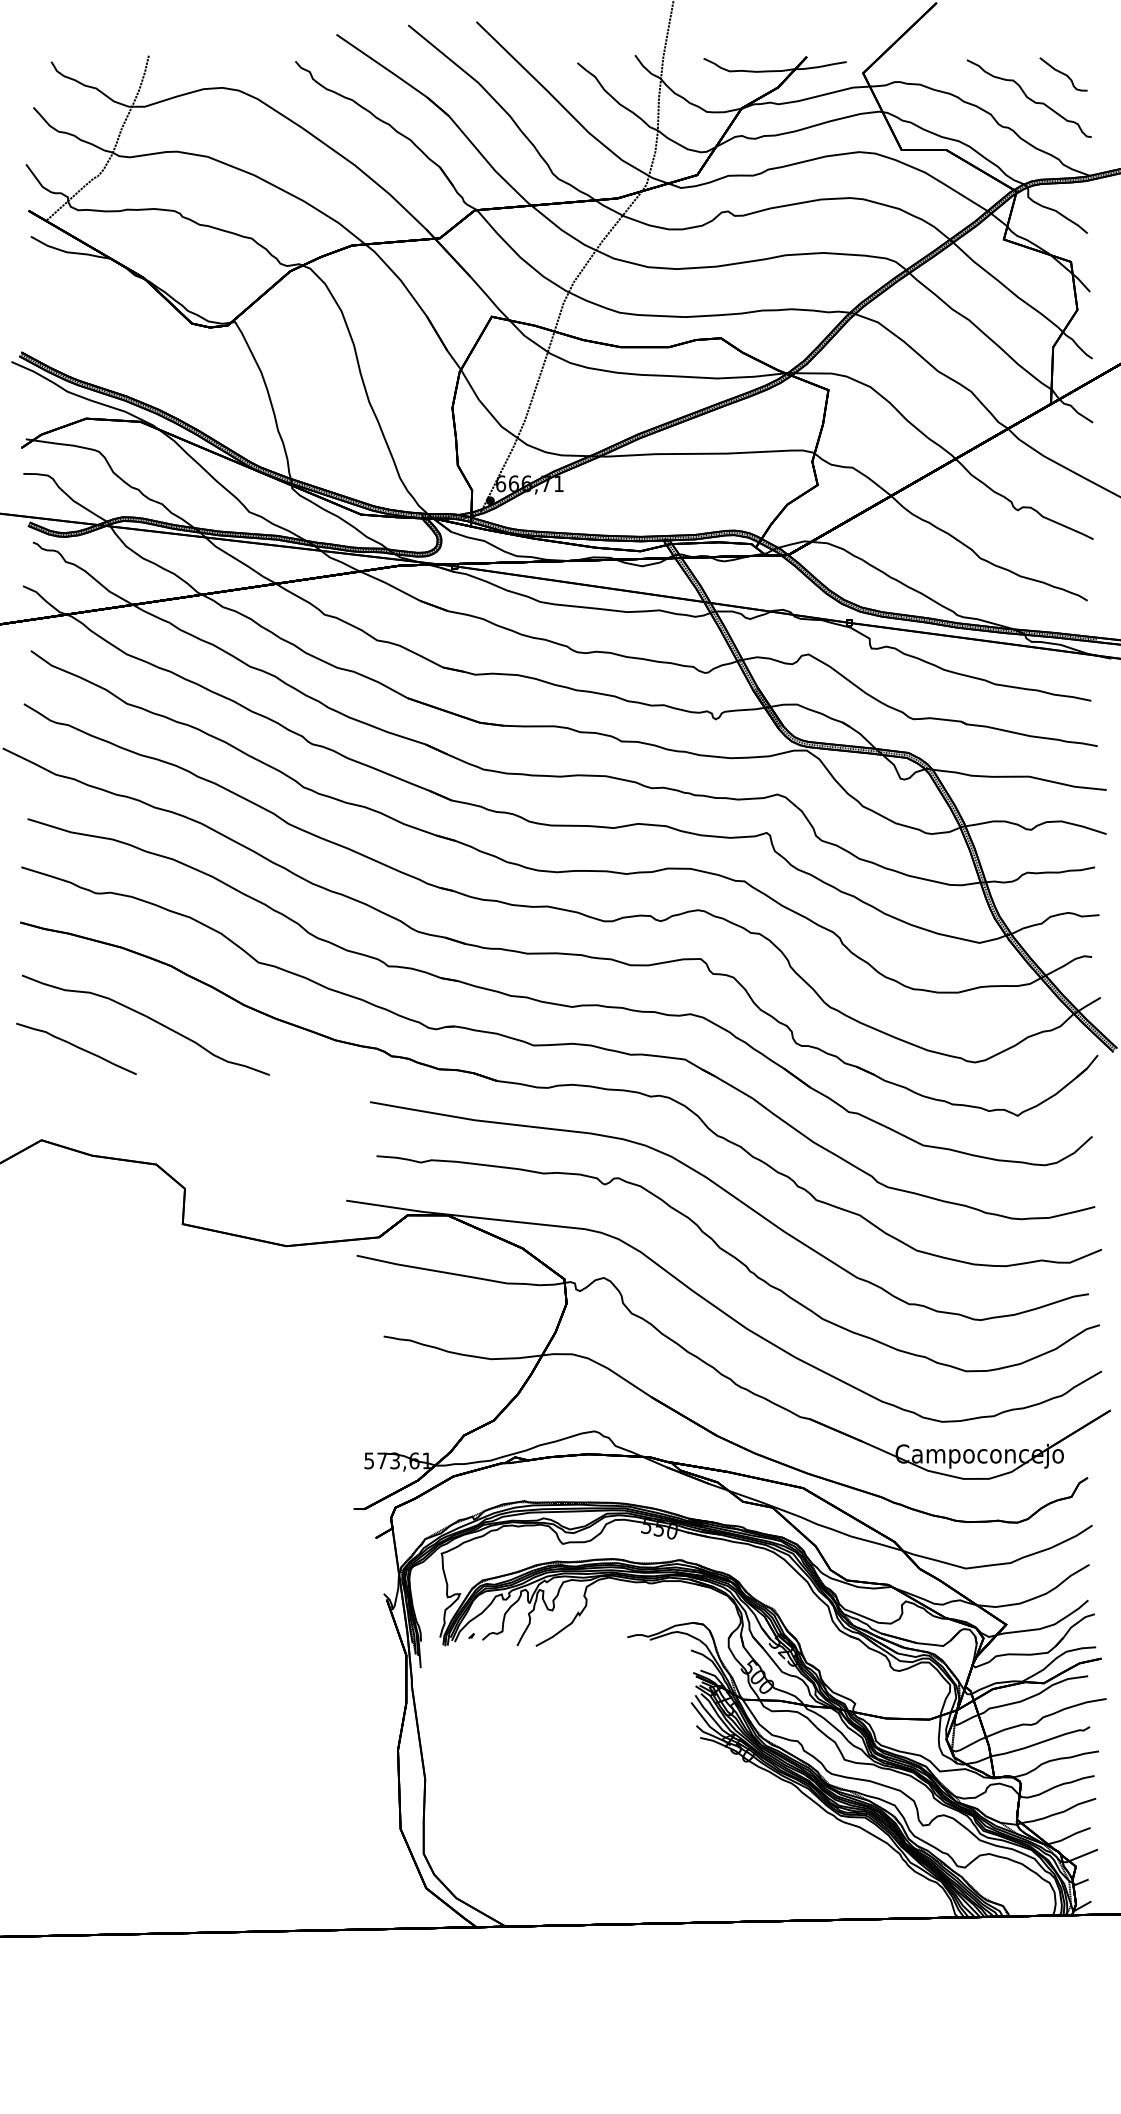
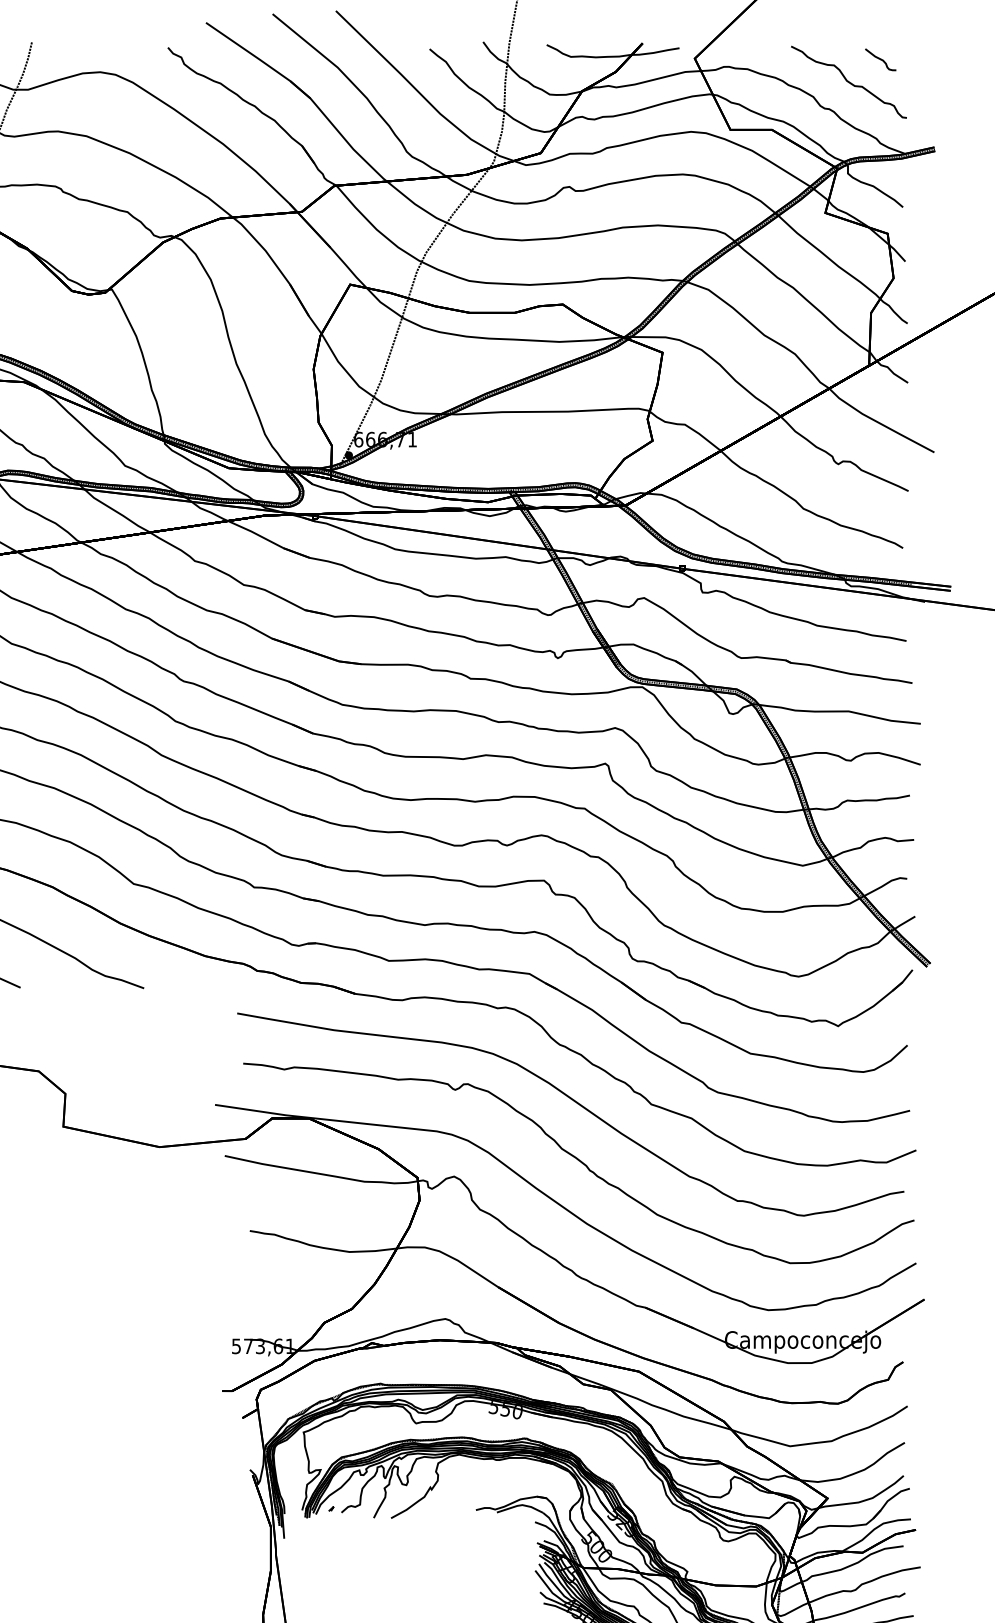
part: (1063, 74) -> (880, 59), size x0.7

